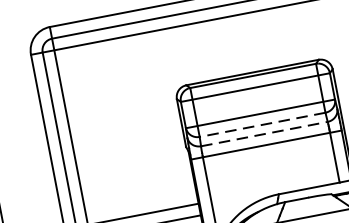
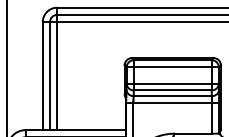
line: (262, 125) -> (172, 90), dashed -> solid
line: (265, 134) -> (173, 96), dashed -> solid

